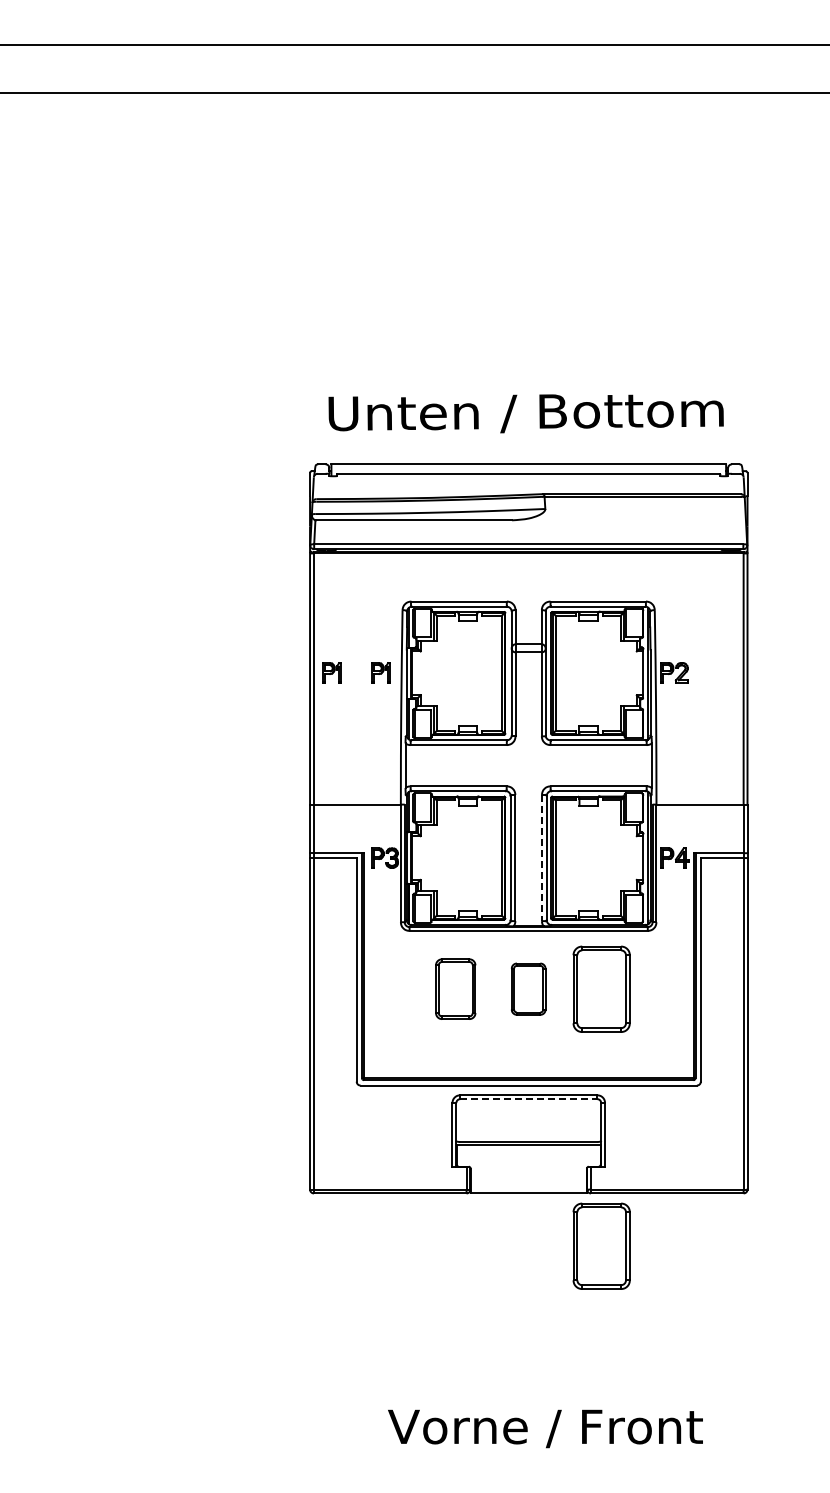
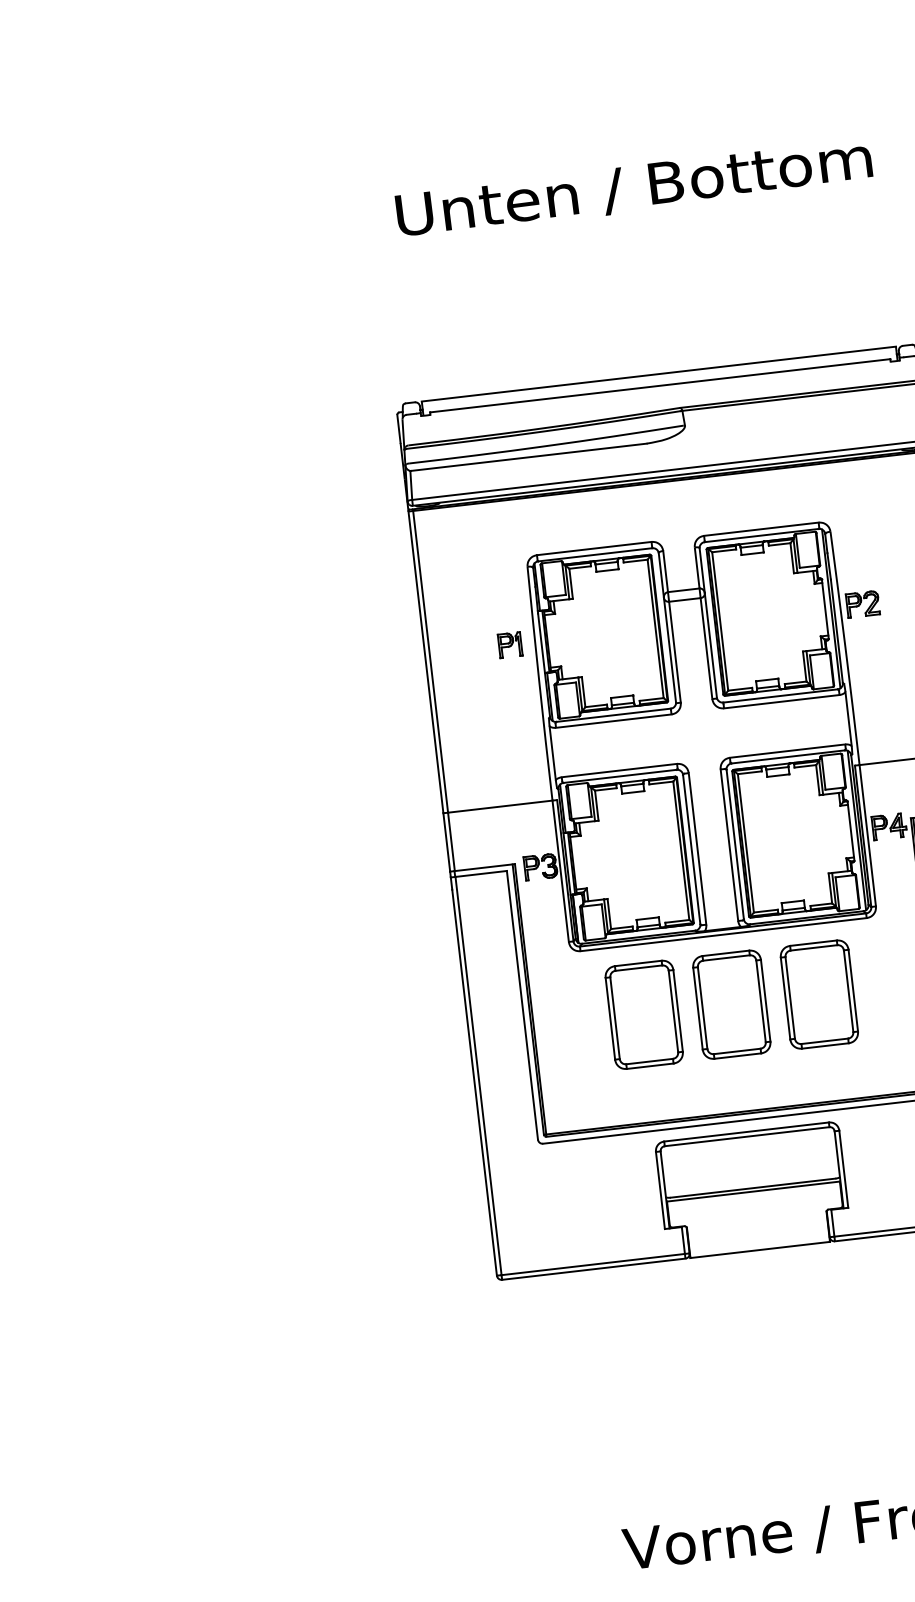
text: (525, 413) -> (633, 188), moved
part: (331, 672) -> (450, 651), removed
line: (541, 858) -> (728, 845), dashed -> solid
part: (455, 988) -> (643, 1013), size x1.43
part: (528, 988) -> (731, 1003), size x1.67
line: (528, 1099) -> (746, 1137), dashed -> solid
part: (601, 1245) -> (854, 1302), removed

